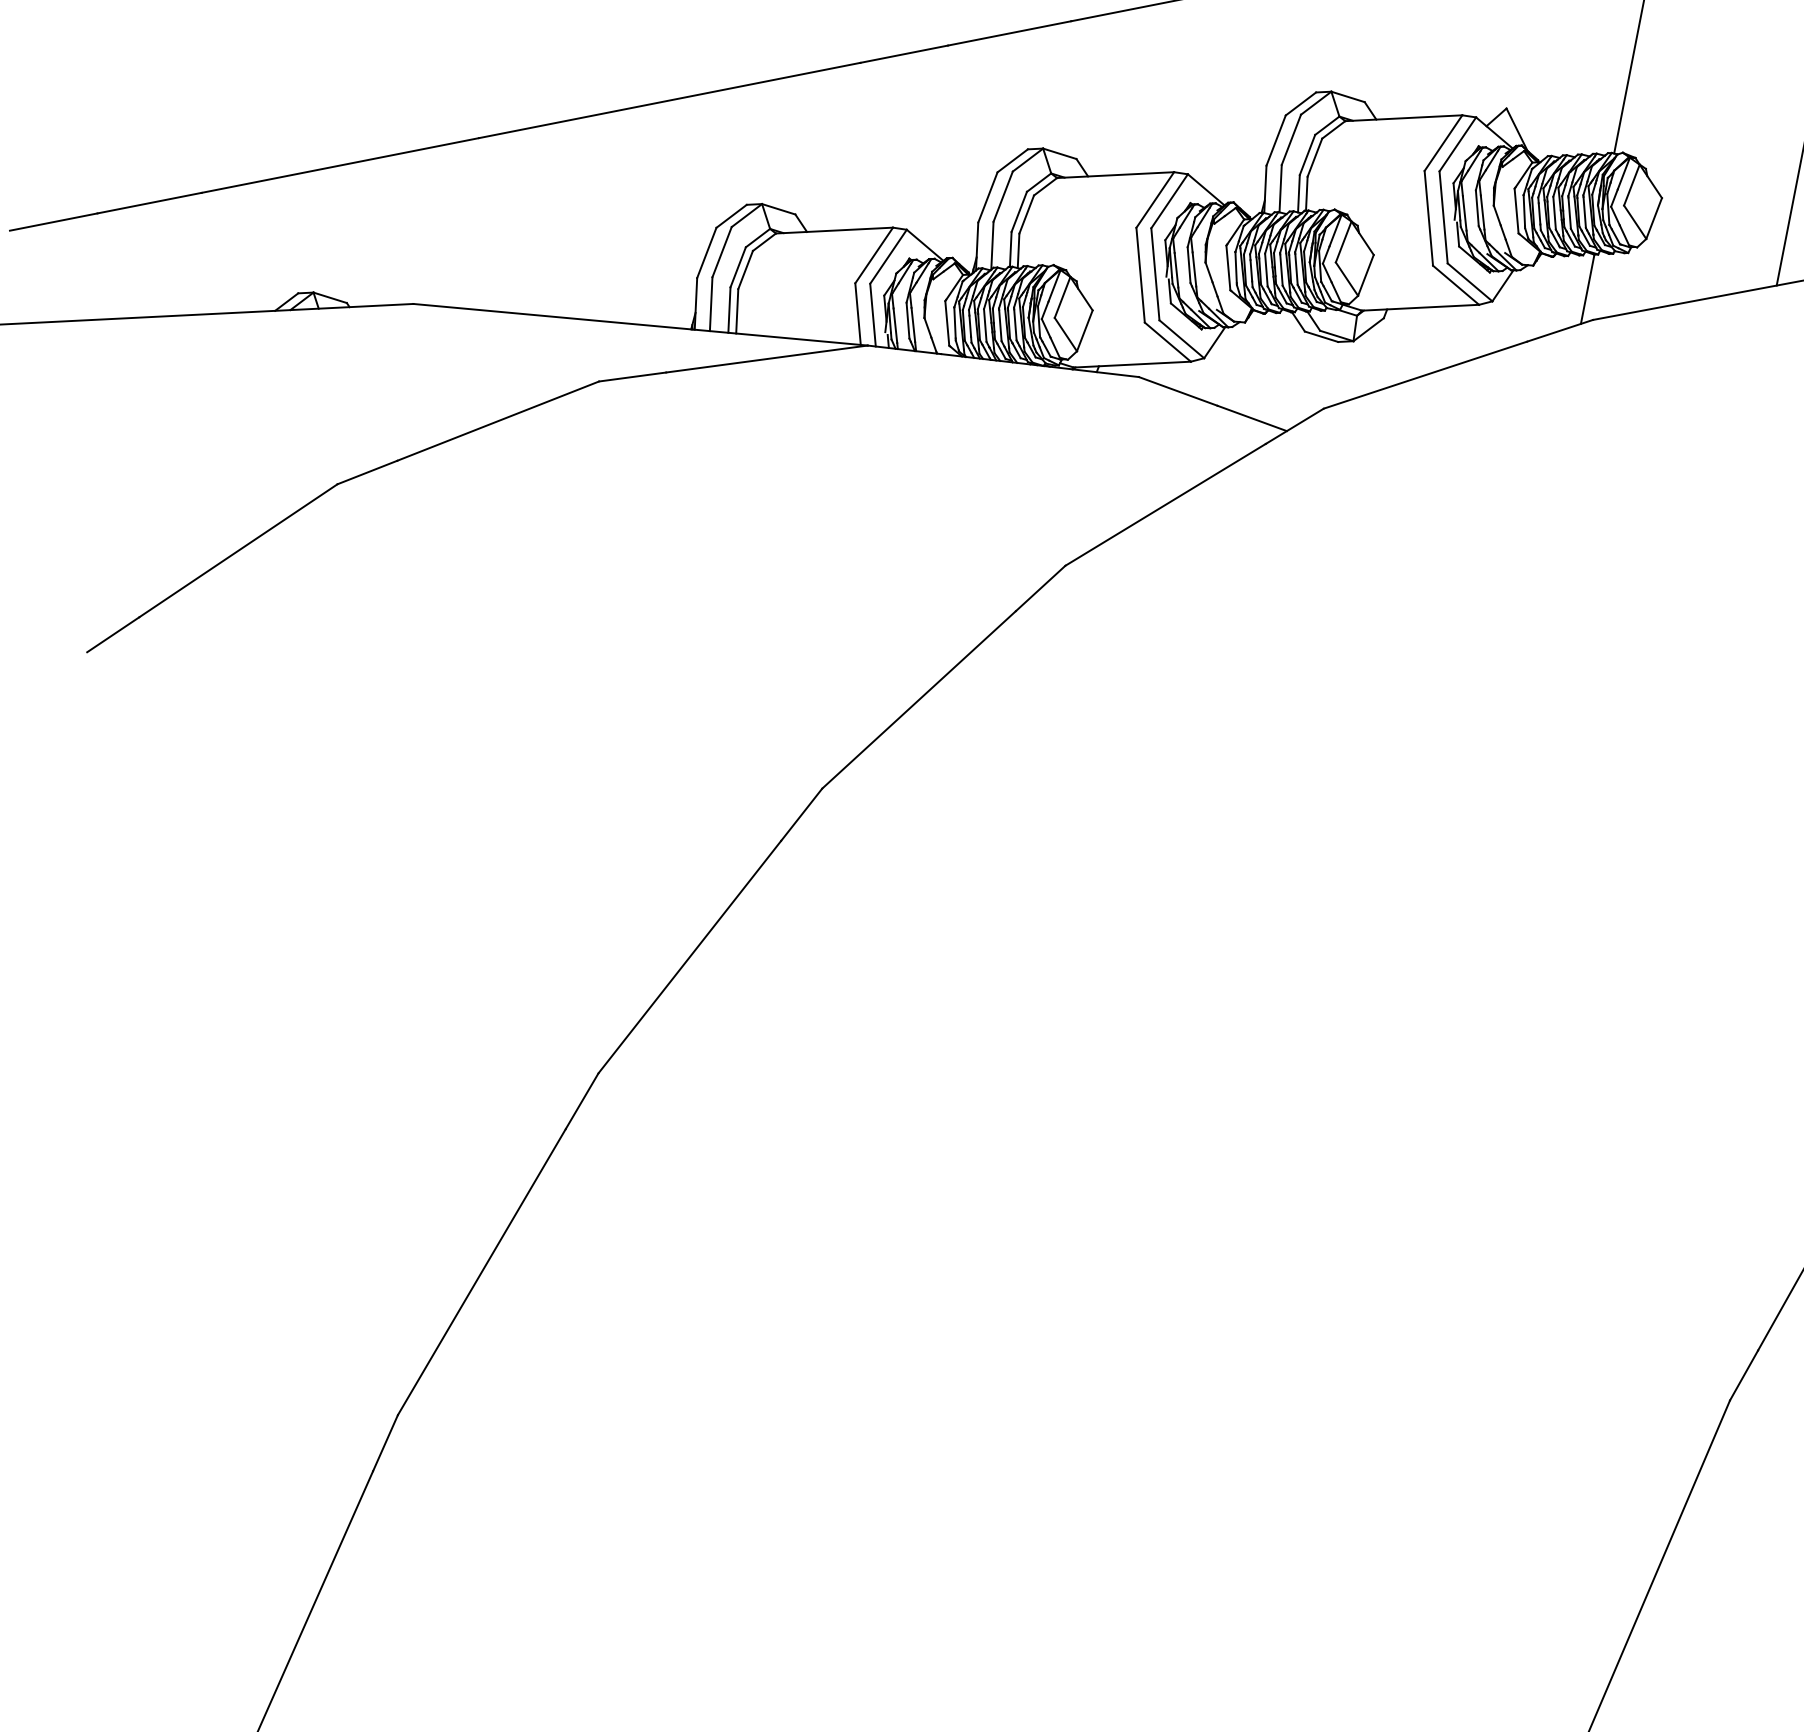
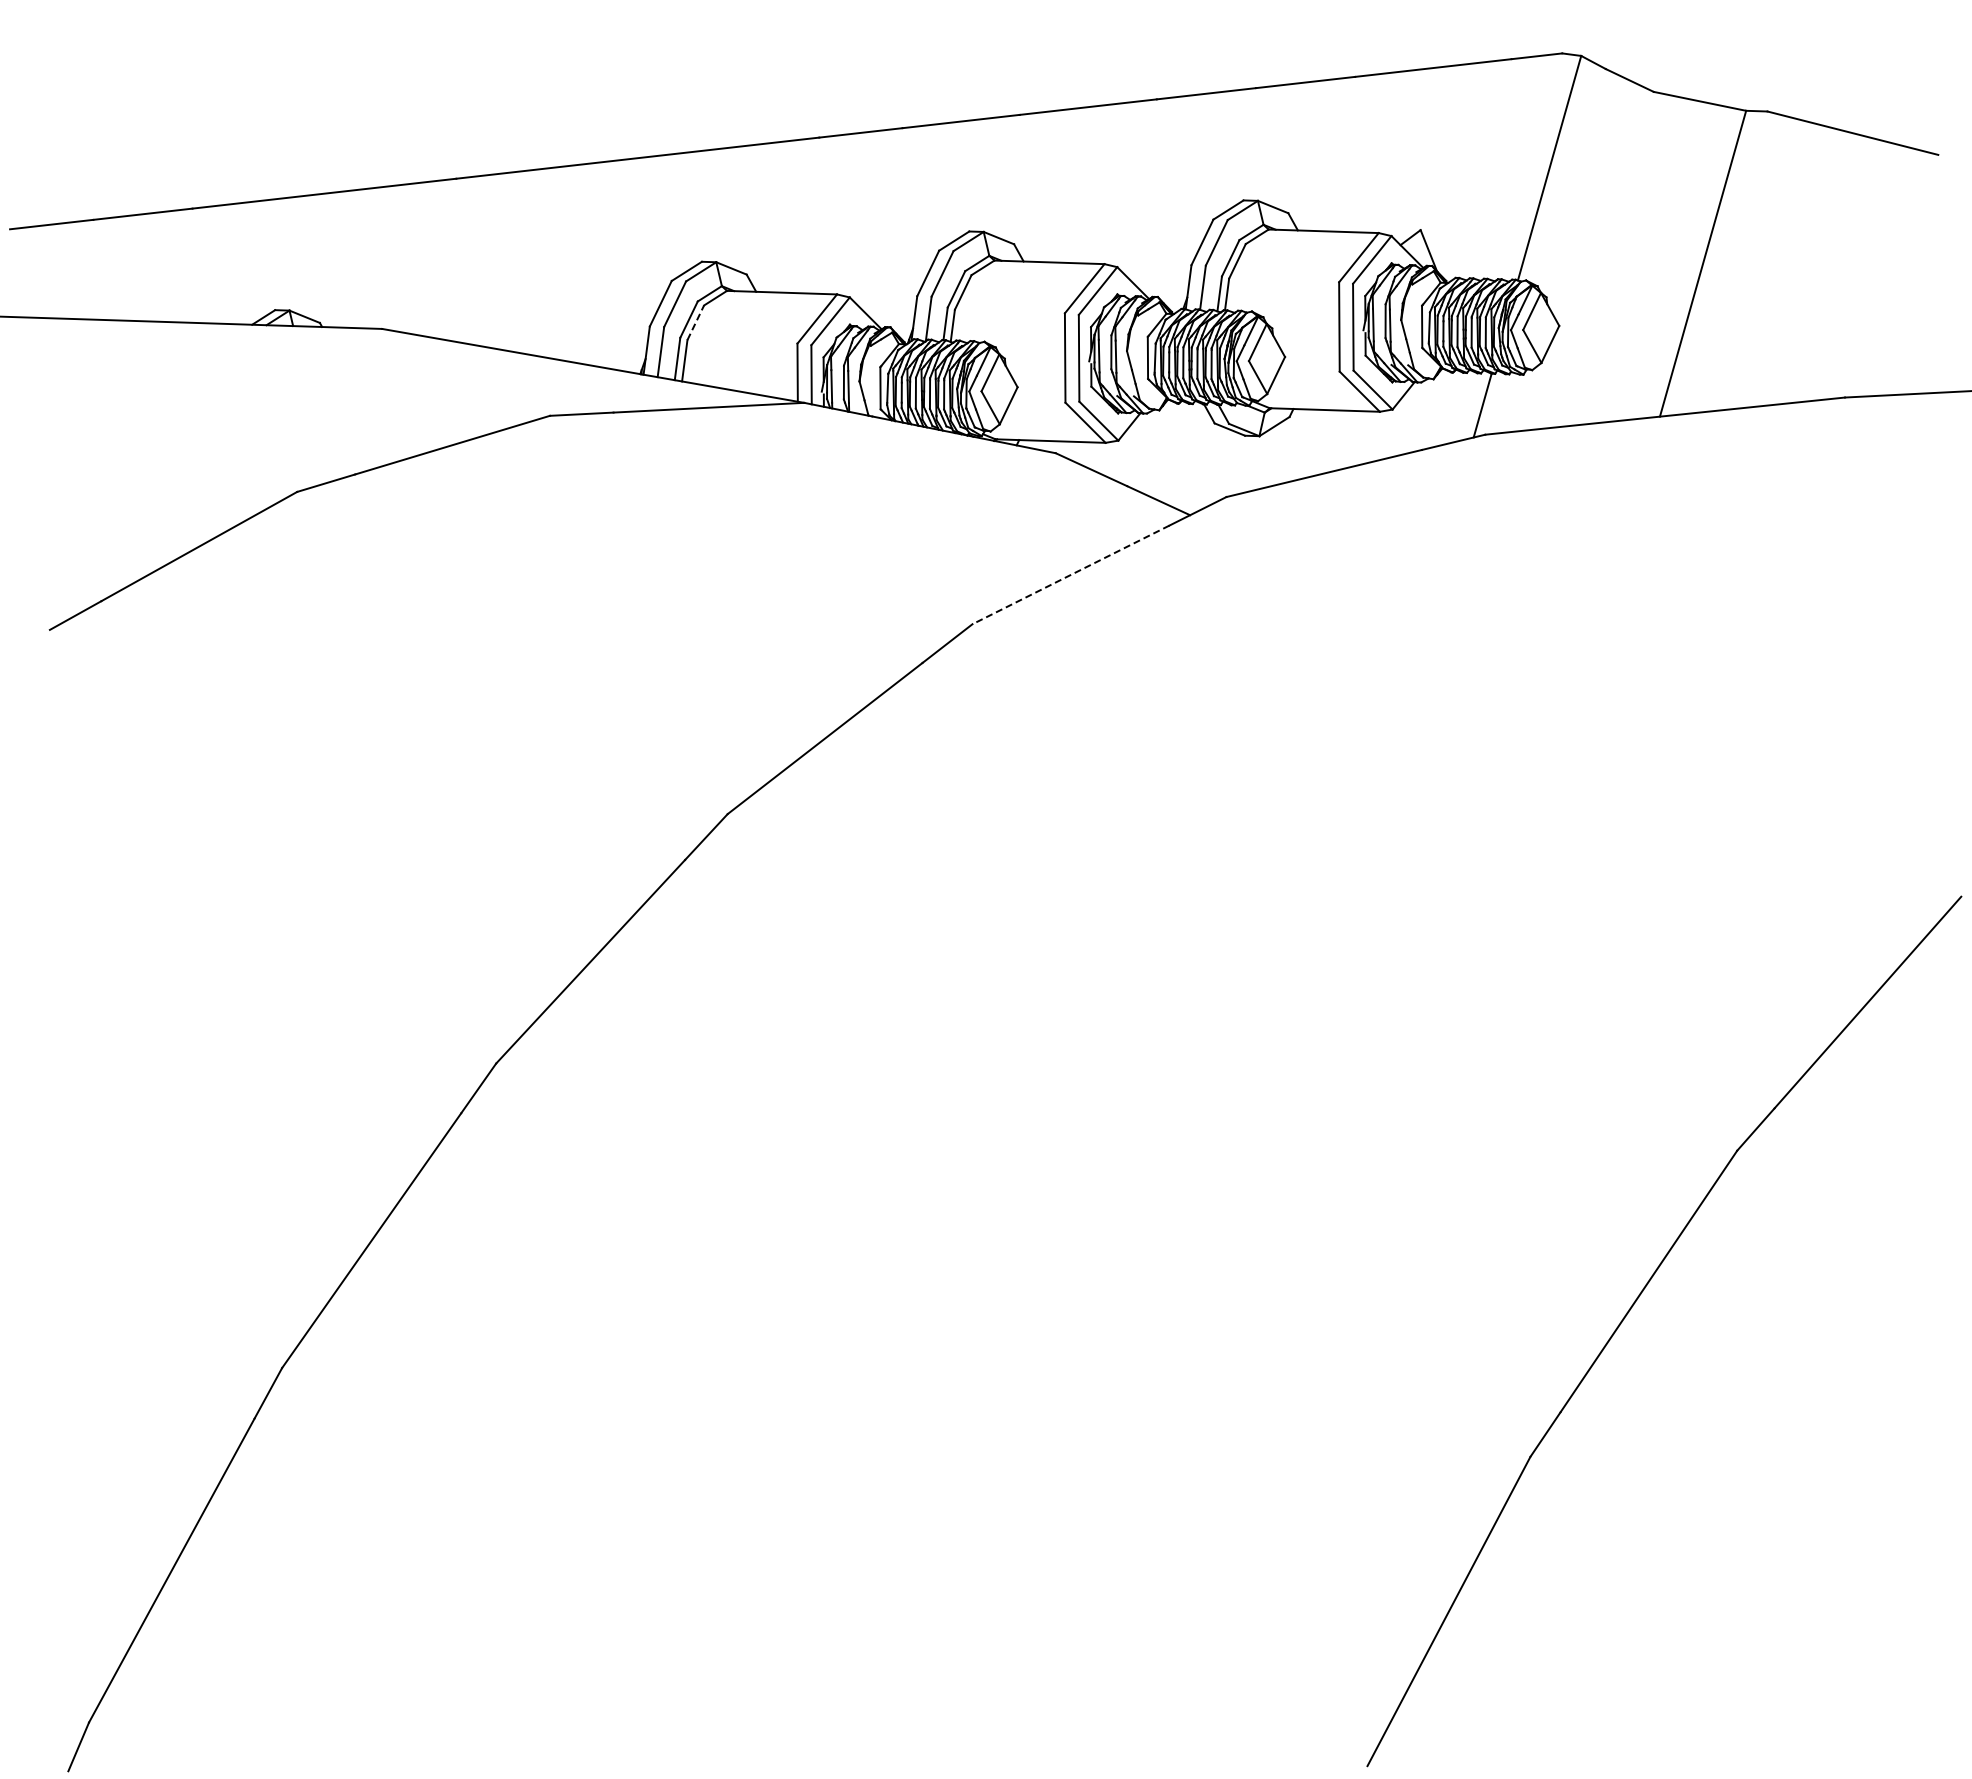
line: (746, 269) -> (696, 322), solid -> dashed
line: (1165, 505) -> (1070, 575), solid -> dashed

